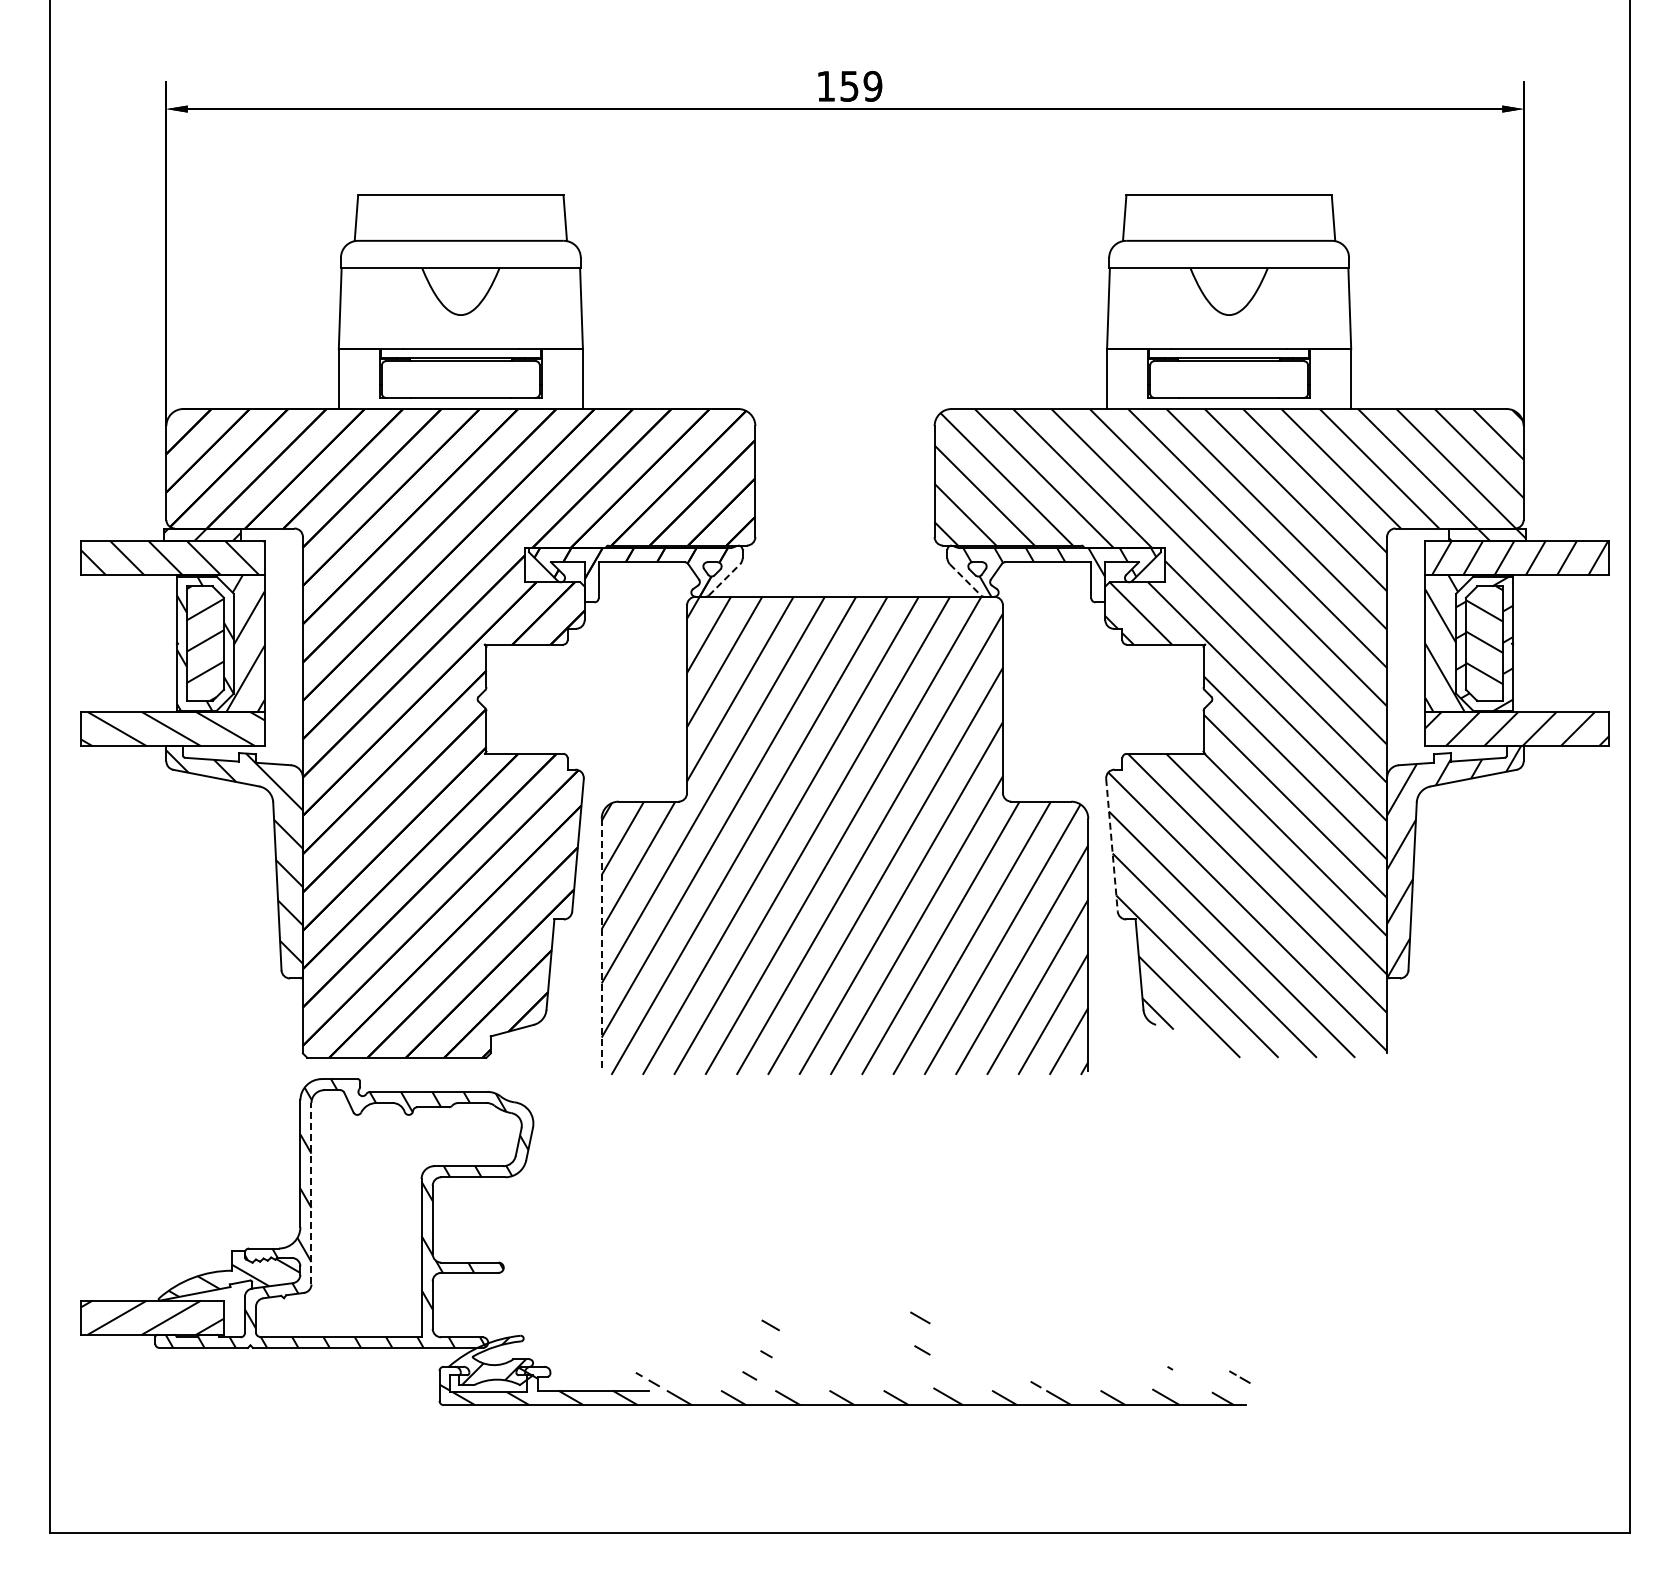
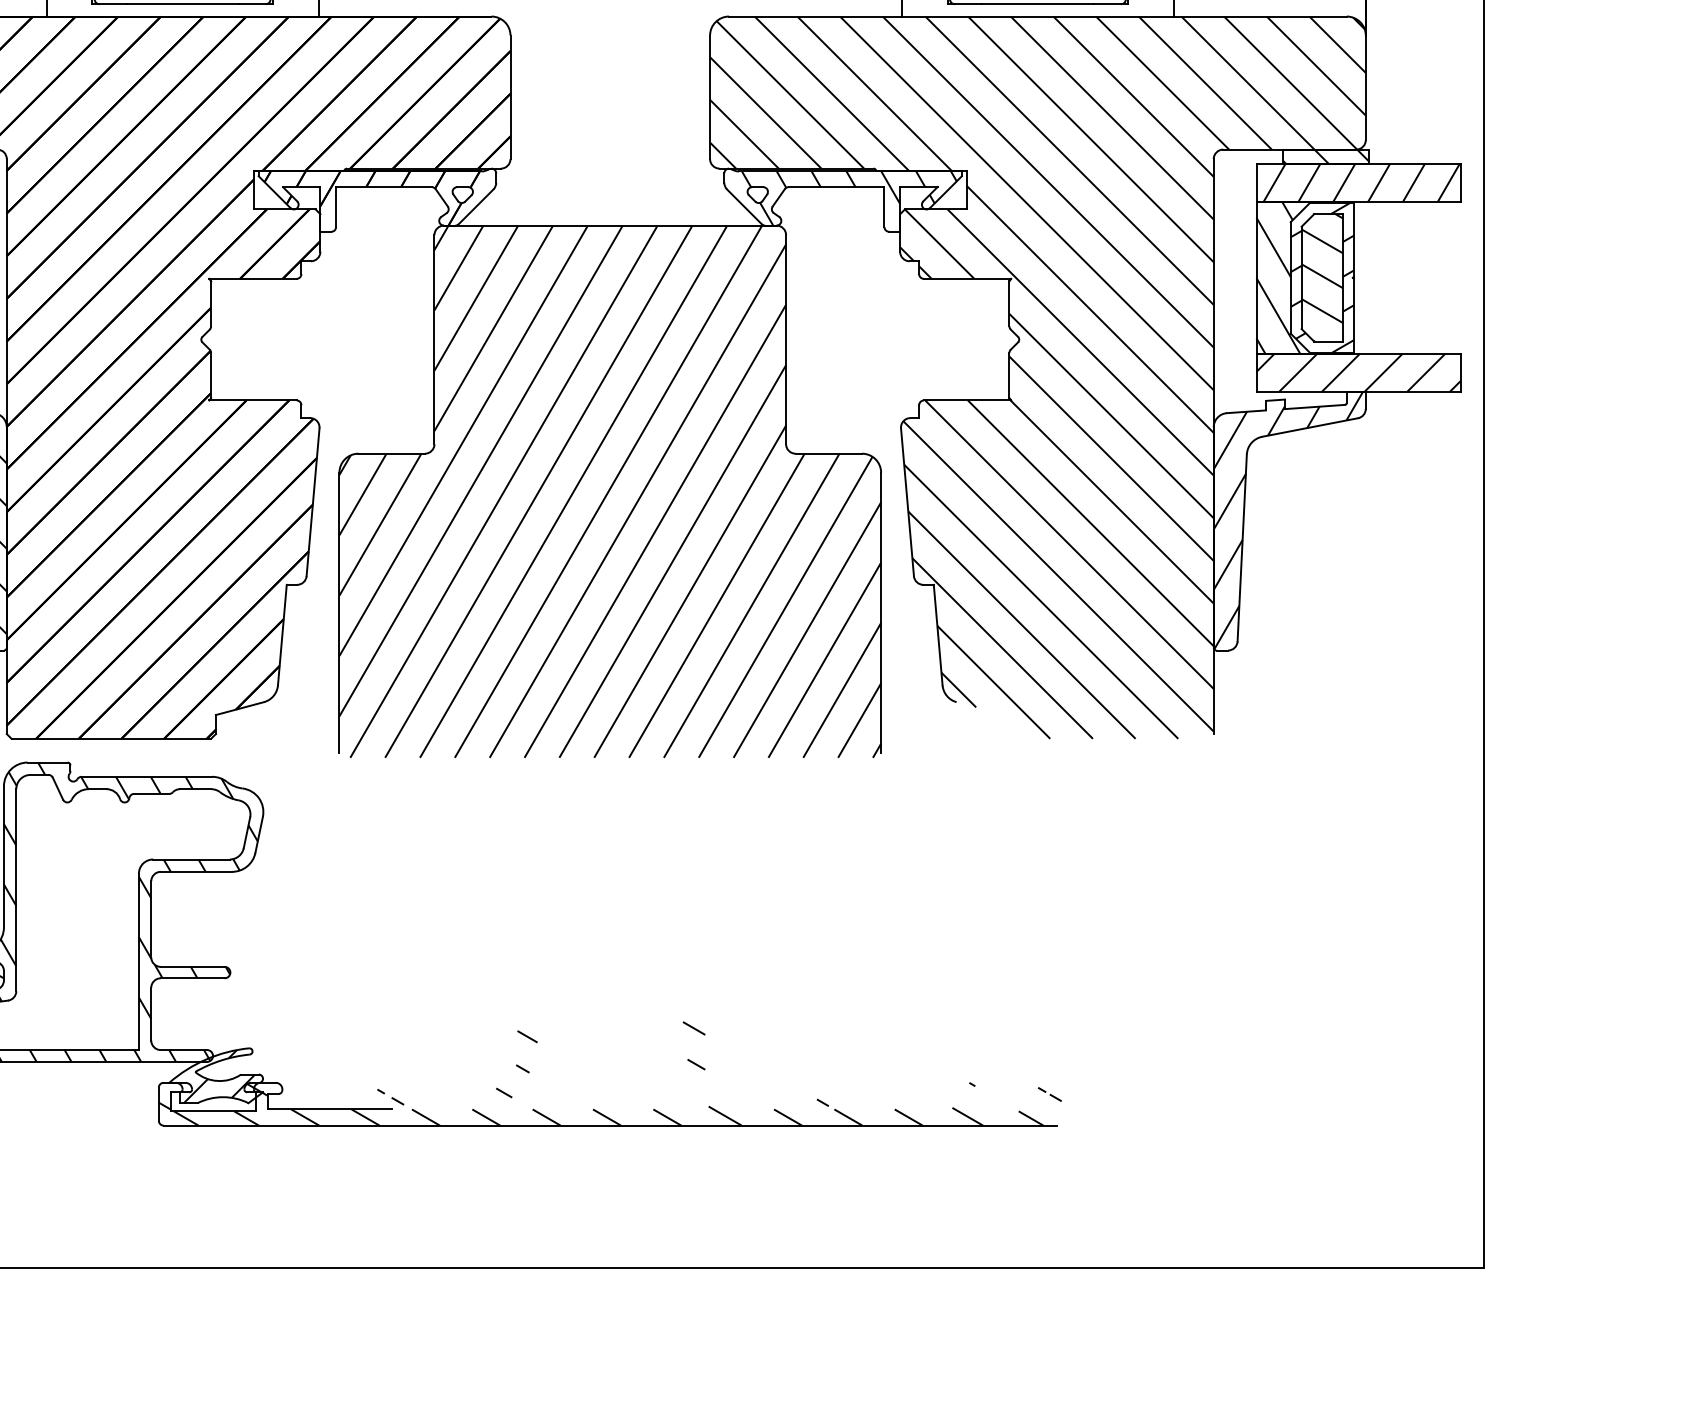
line: (724, 579) -> (476, 206), dashed -> solid
line: (965, 580) -> (744, 207), dashed -> solid
line: (1111, 845) -> (906, 502), dashed -> solid
line: (601, 944) -> (339, 612), dashed -> solid
line: (311, 1193) -> (16, 889), dashed -> solid

